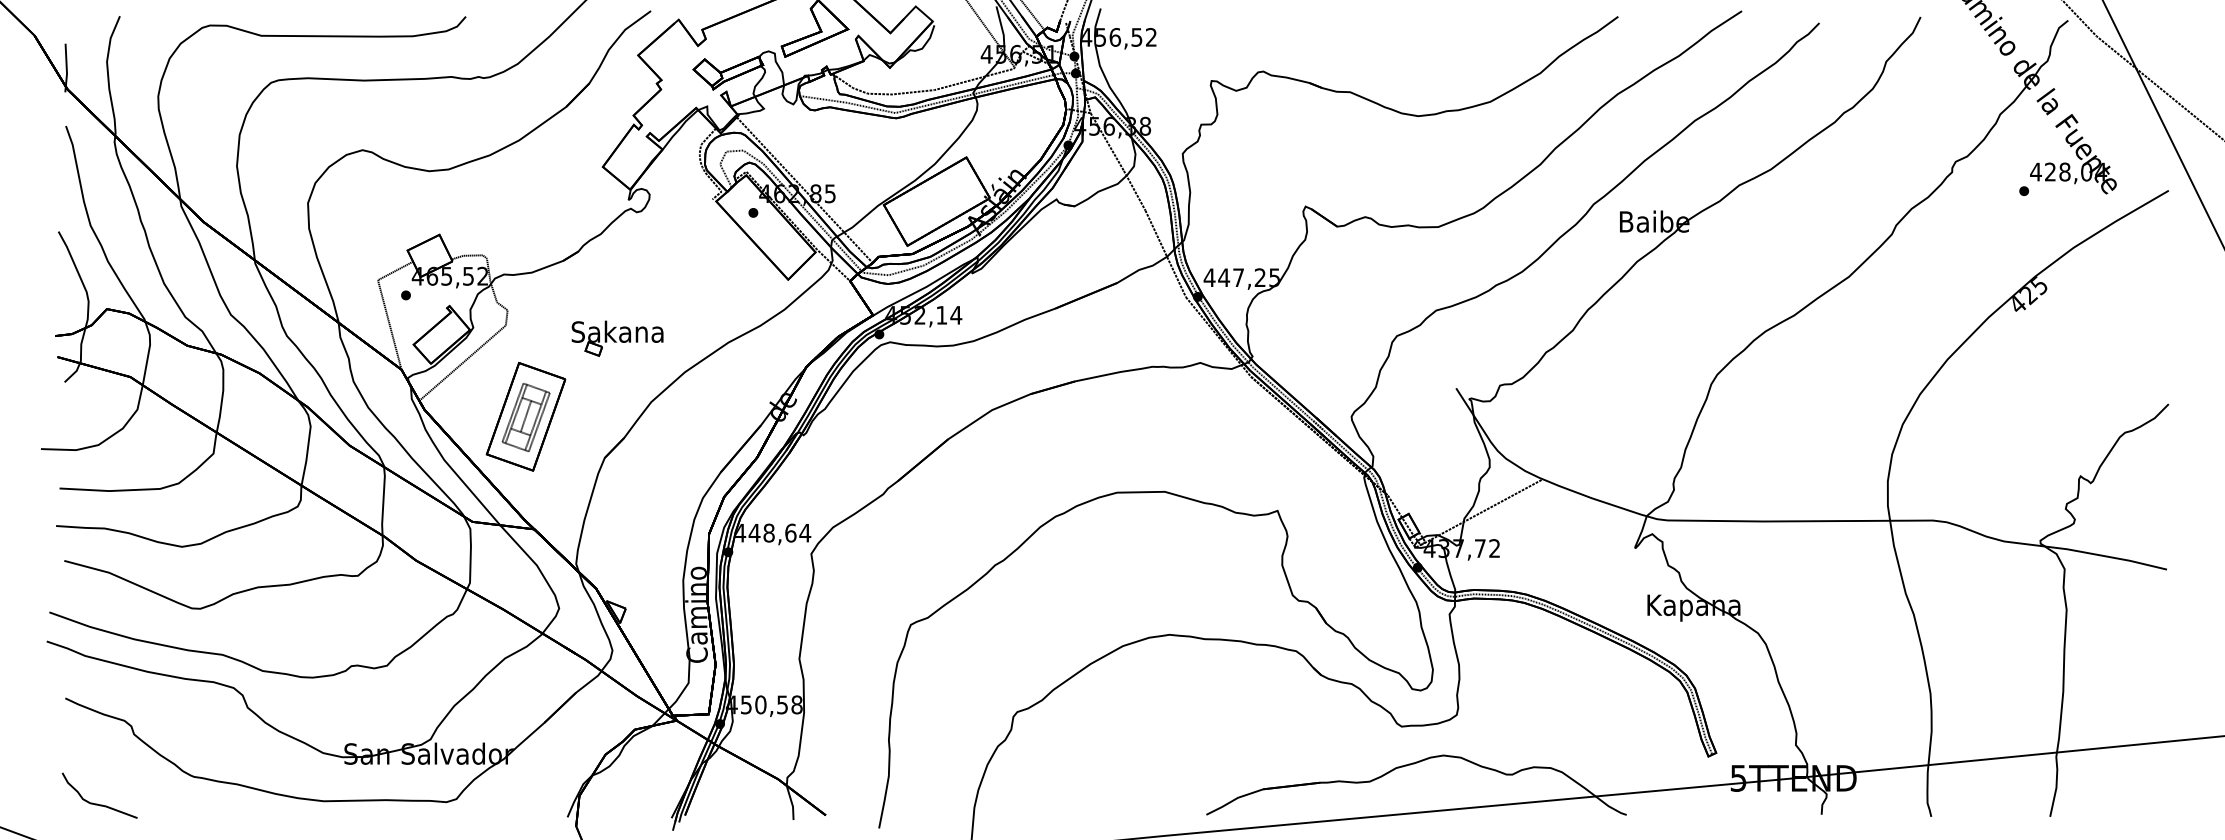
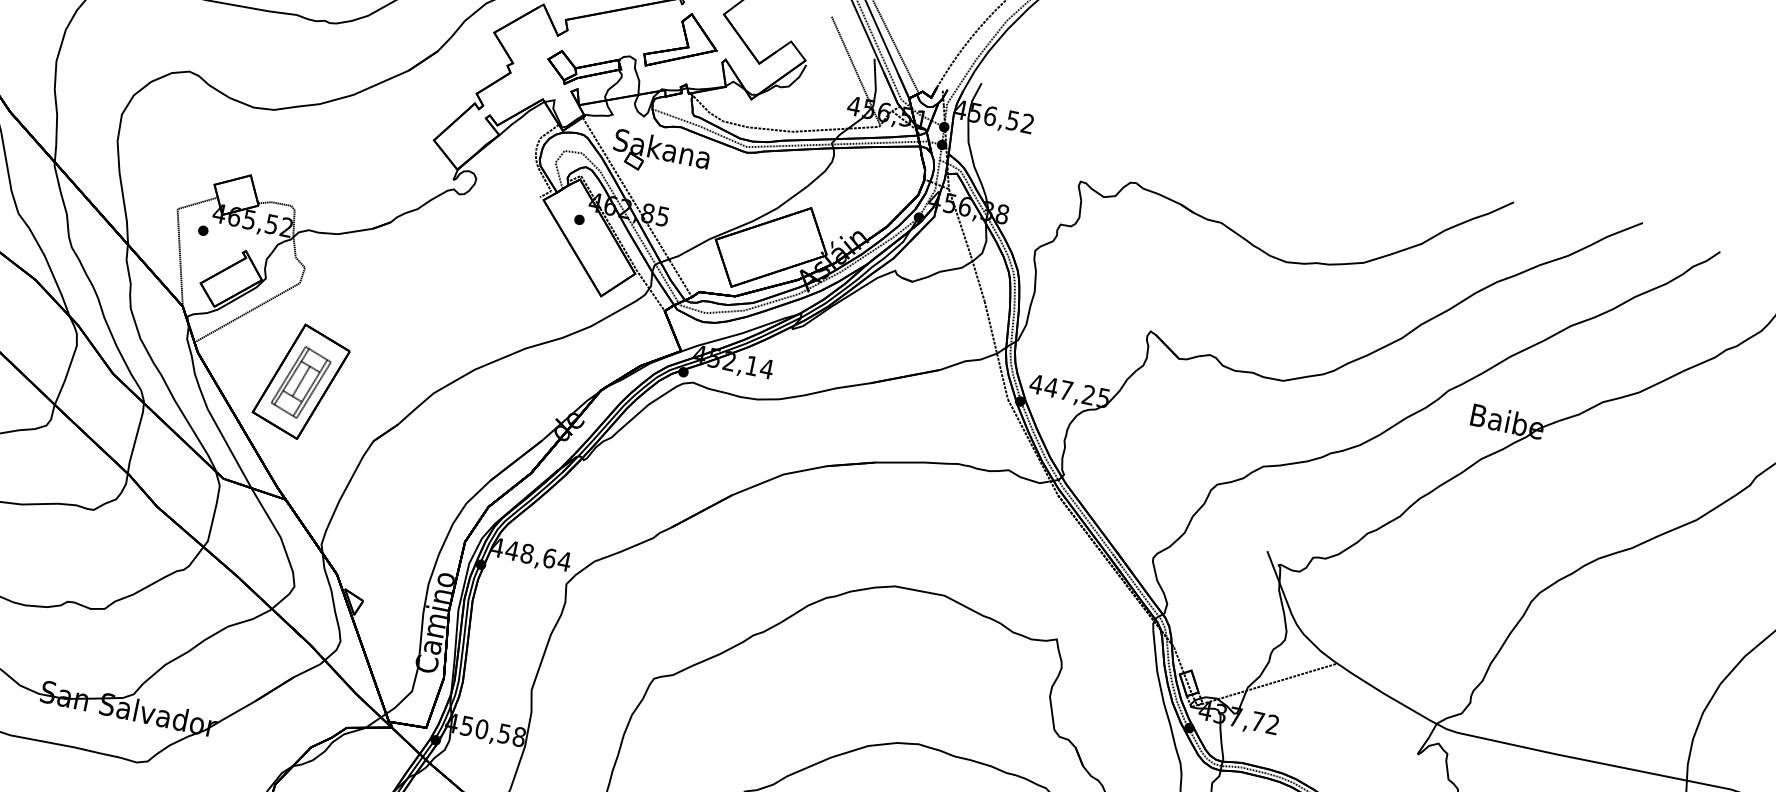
part: (617, 338) -> (660, 155), moved

